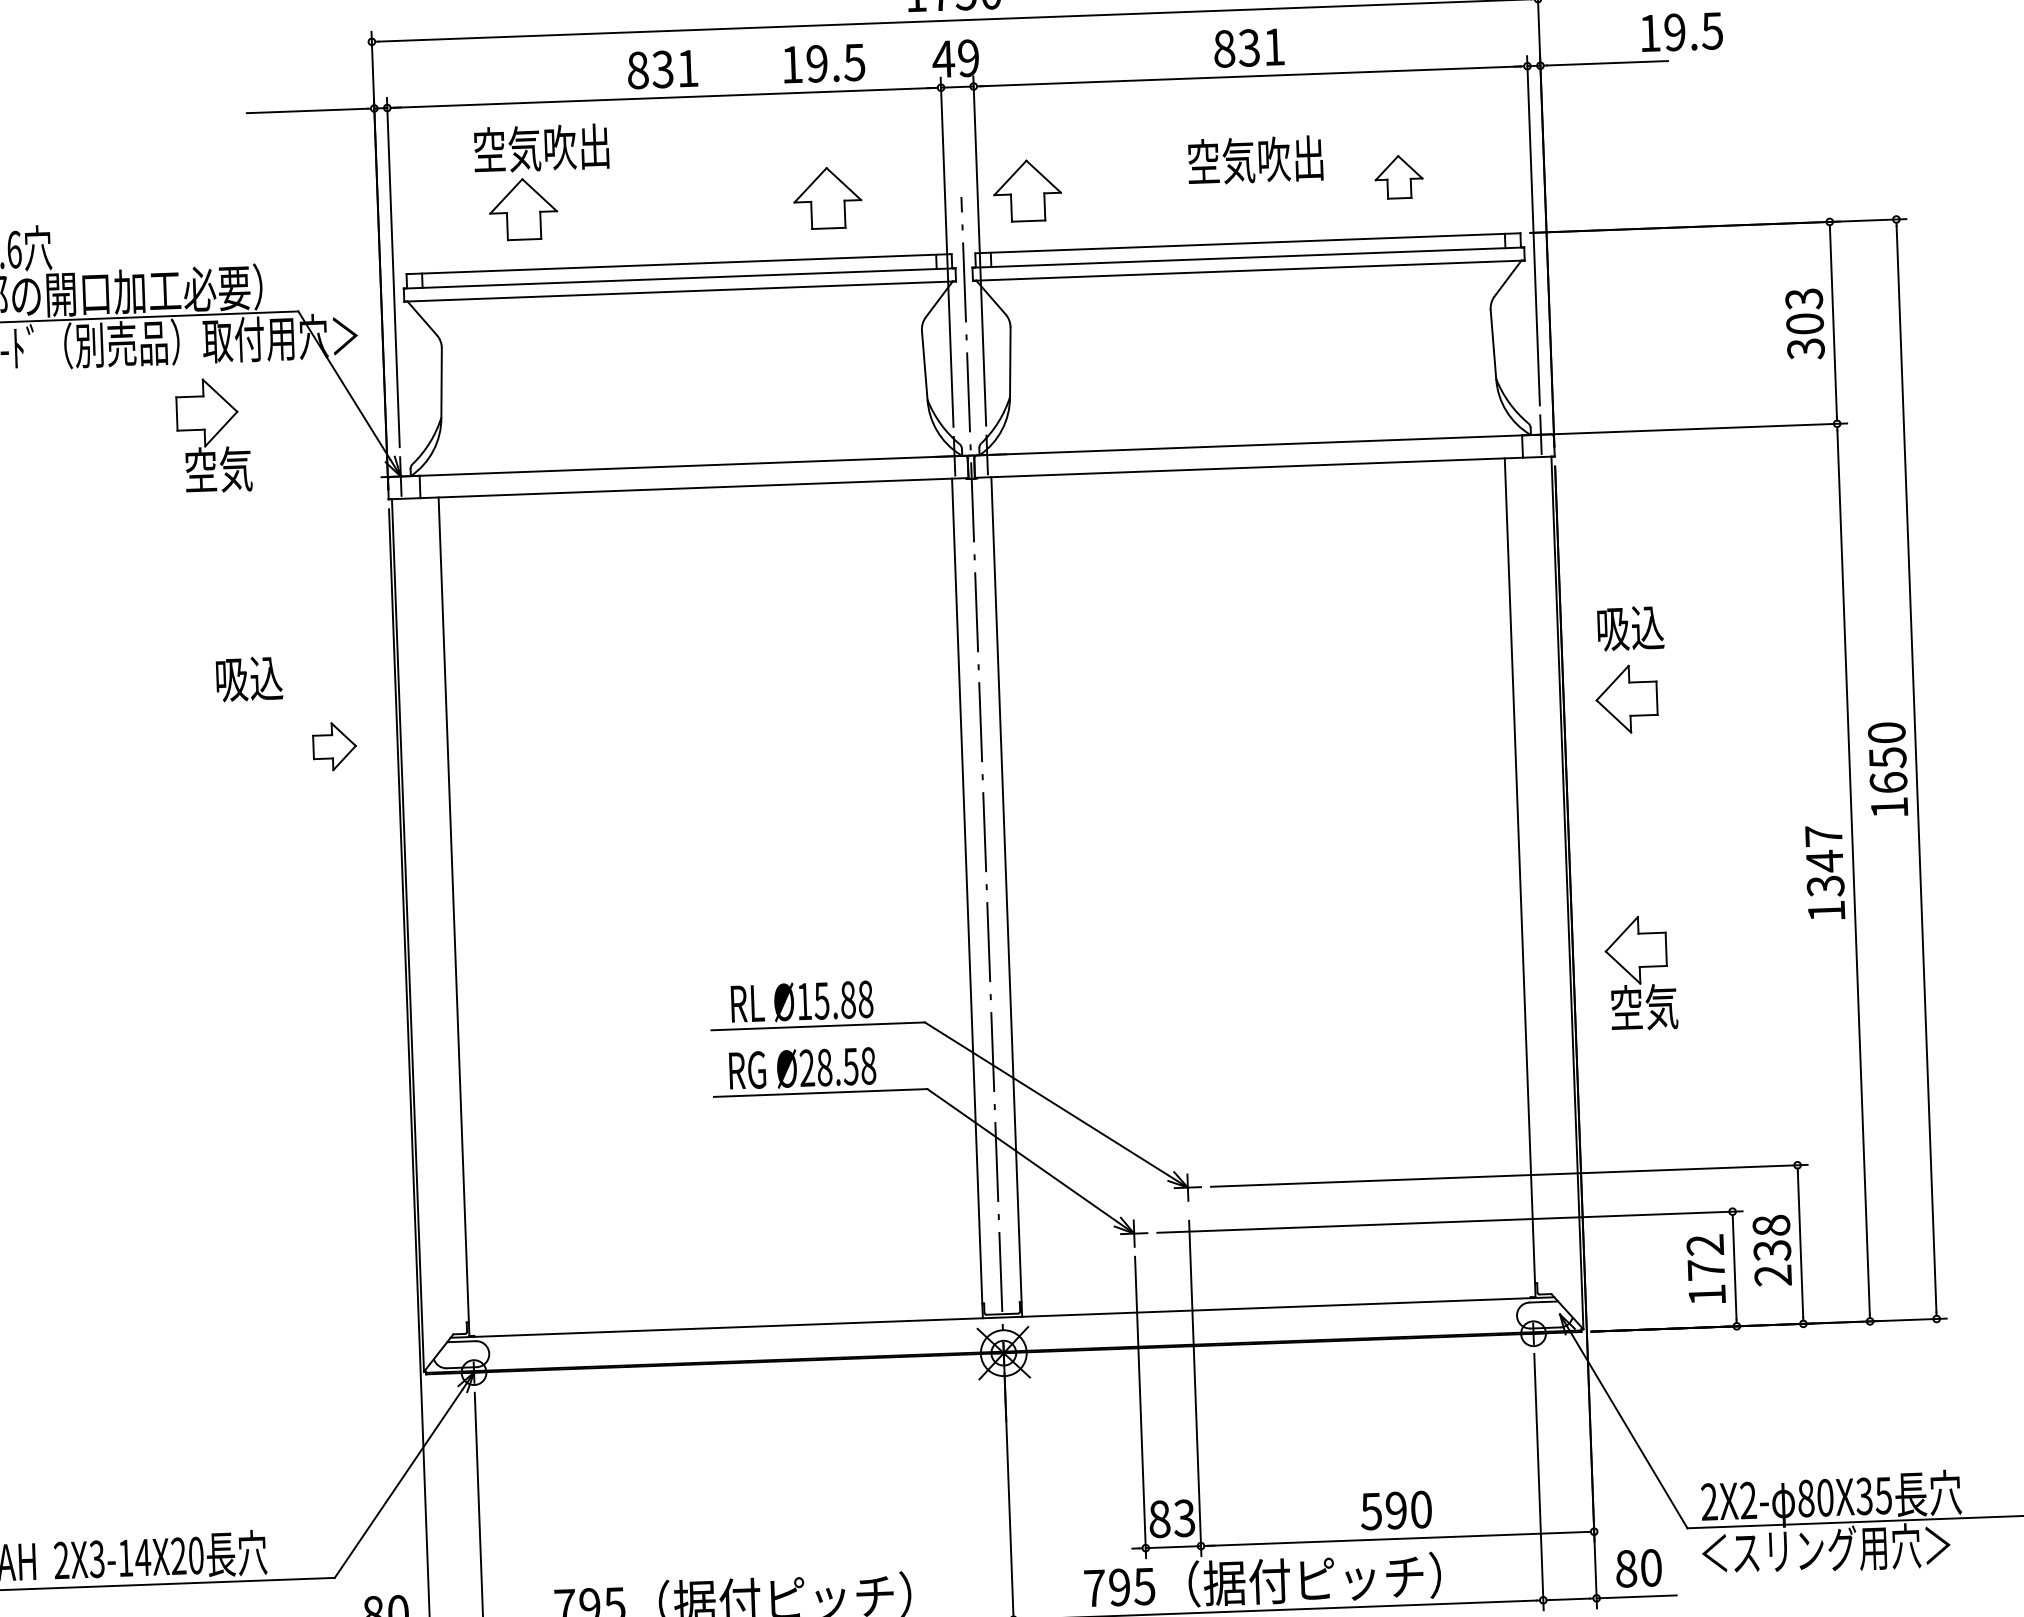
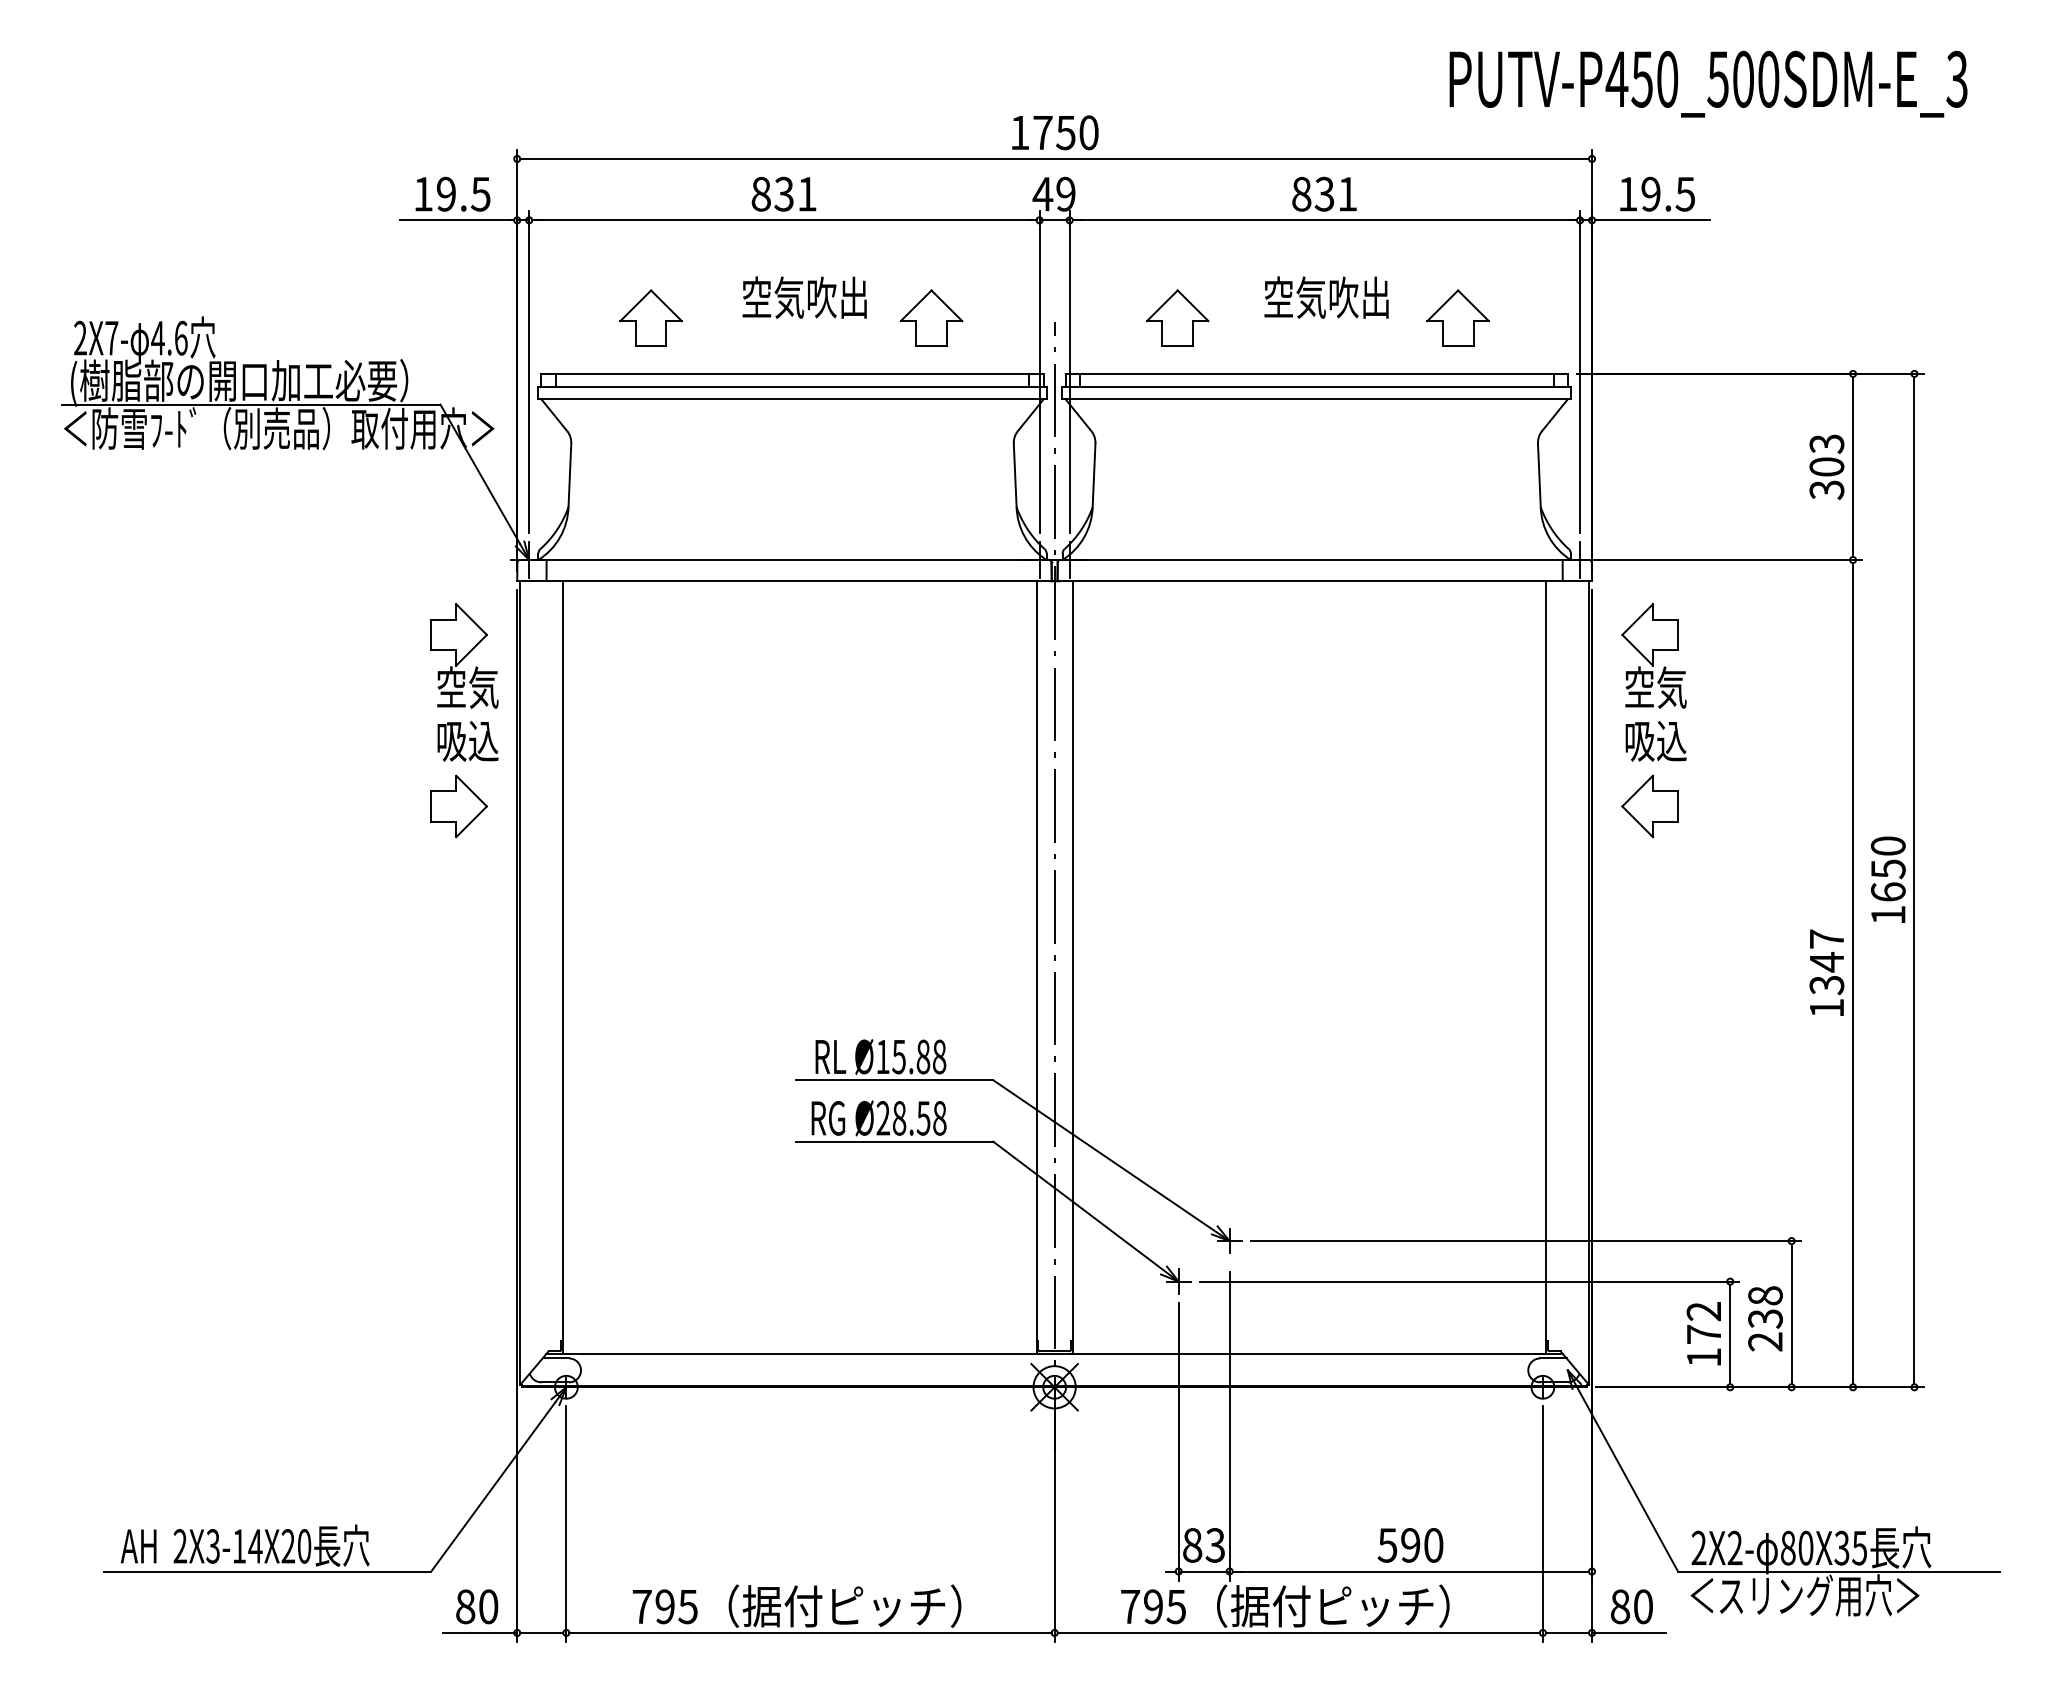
text: (1682, 31) -> (1657, 193), moved
text: (823, 62) -> (452, 193), moved
text: (541, 148) -> (804, 297), moved
part: (1398, 176) -> (1457, 317), size x1.43
part: (1027, 190) -> (1177, 317), moved
part: (213, 435) -> (464, 655), moved
text: (248, 679) -> (467, 741), moved
part: (334, 746) -> (459, 806), size x1.43
part: (1640, 972) -> (1653, 655), moved

